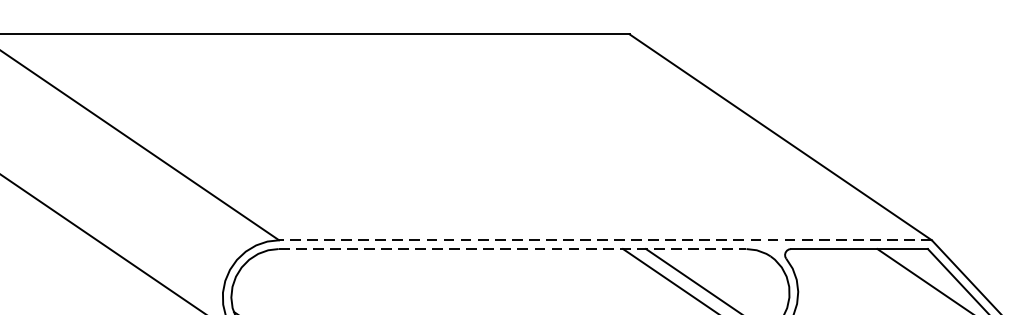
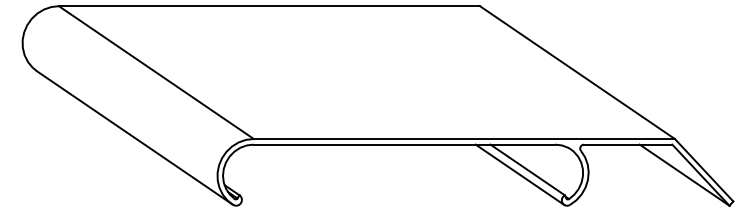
line: (605, 239) -> (464, 138), dashed -> solid
line: (512, 248) -> (404, 144), dashed -> solid

